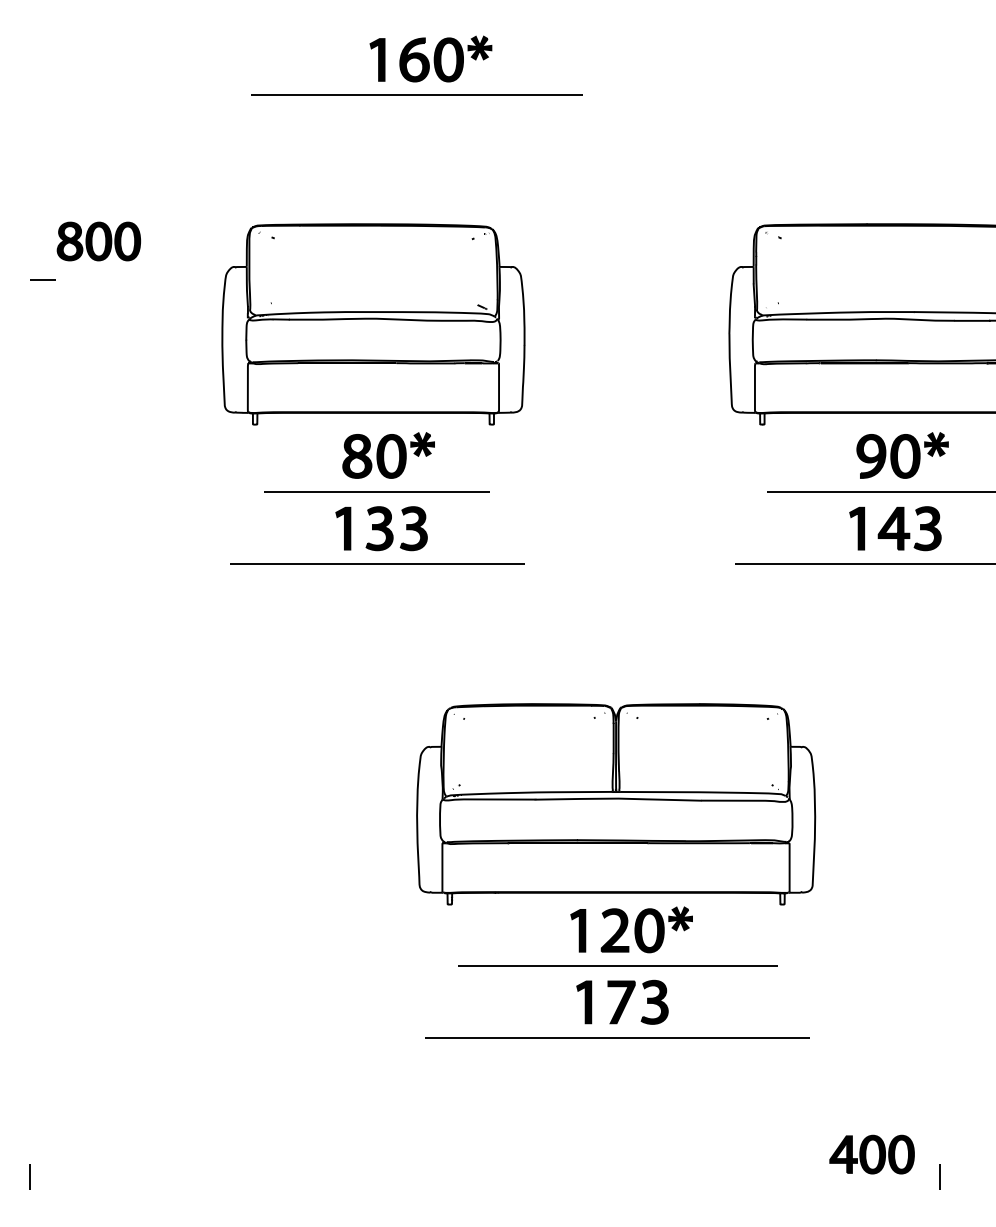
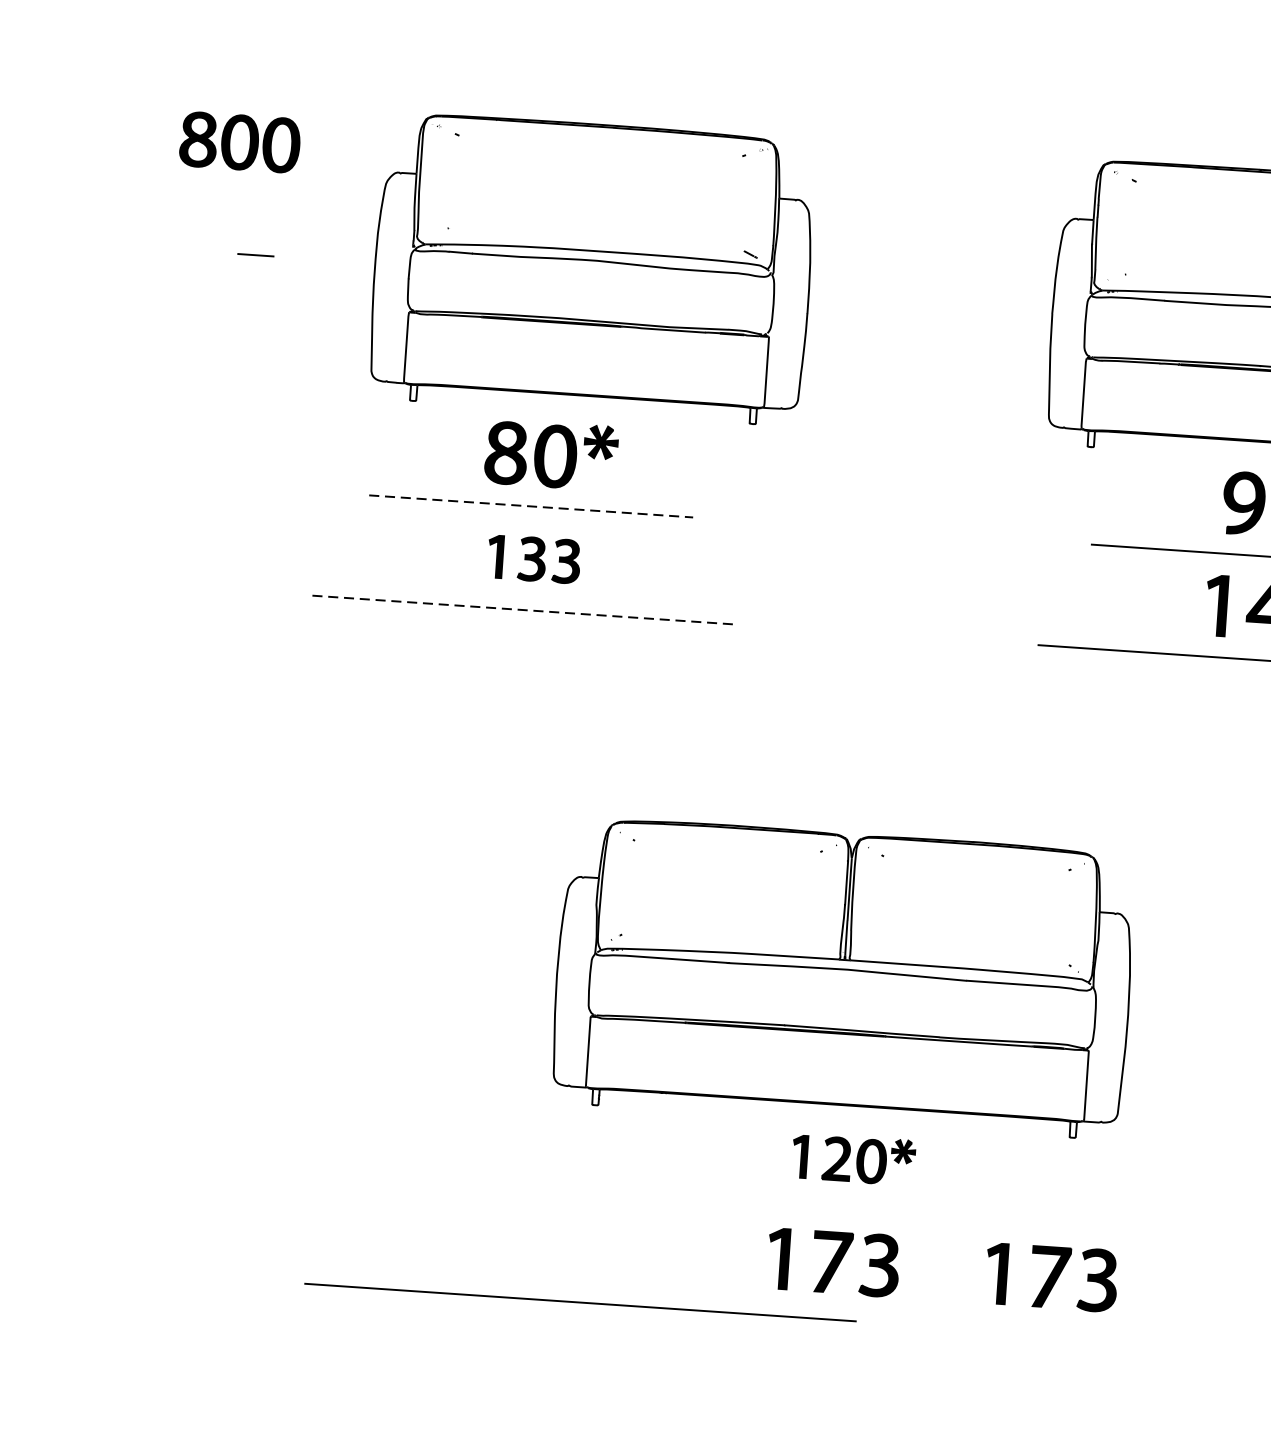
part: (98, 241) -> (239, 142), moved
line: (42, 279) -> (254, 254), moved
part: (373, 324) -> (592, 268), moved
line: (377, 492) -> (531, 506), solid -> dashed
part: (381, 528) -> (534, 558), size x0.7
line: (377, 564) -> (524, 610), solid -> dashed
part: (631, 929) -> (853, 1158), size x0.7
line: (617, 965) -> (829, 1209), removed
part: (774, 1001) -> (1051, 1276), added
line: (617, 1037) -> (580, 1301), moved

